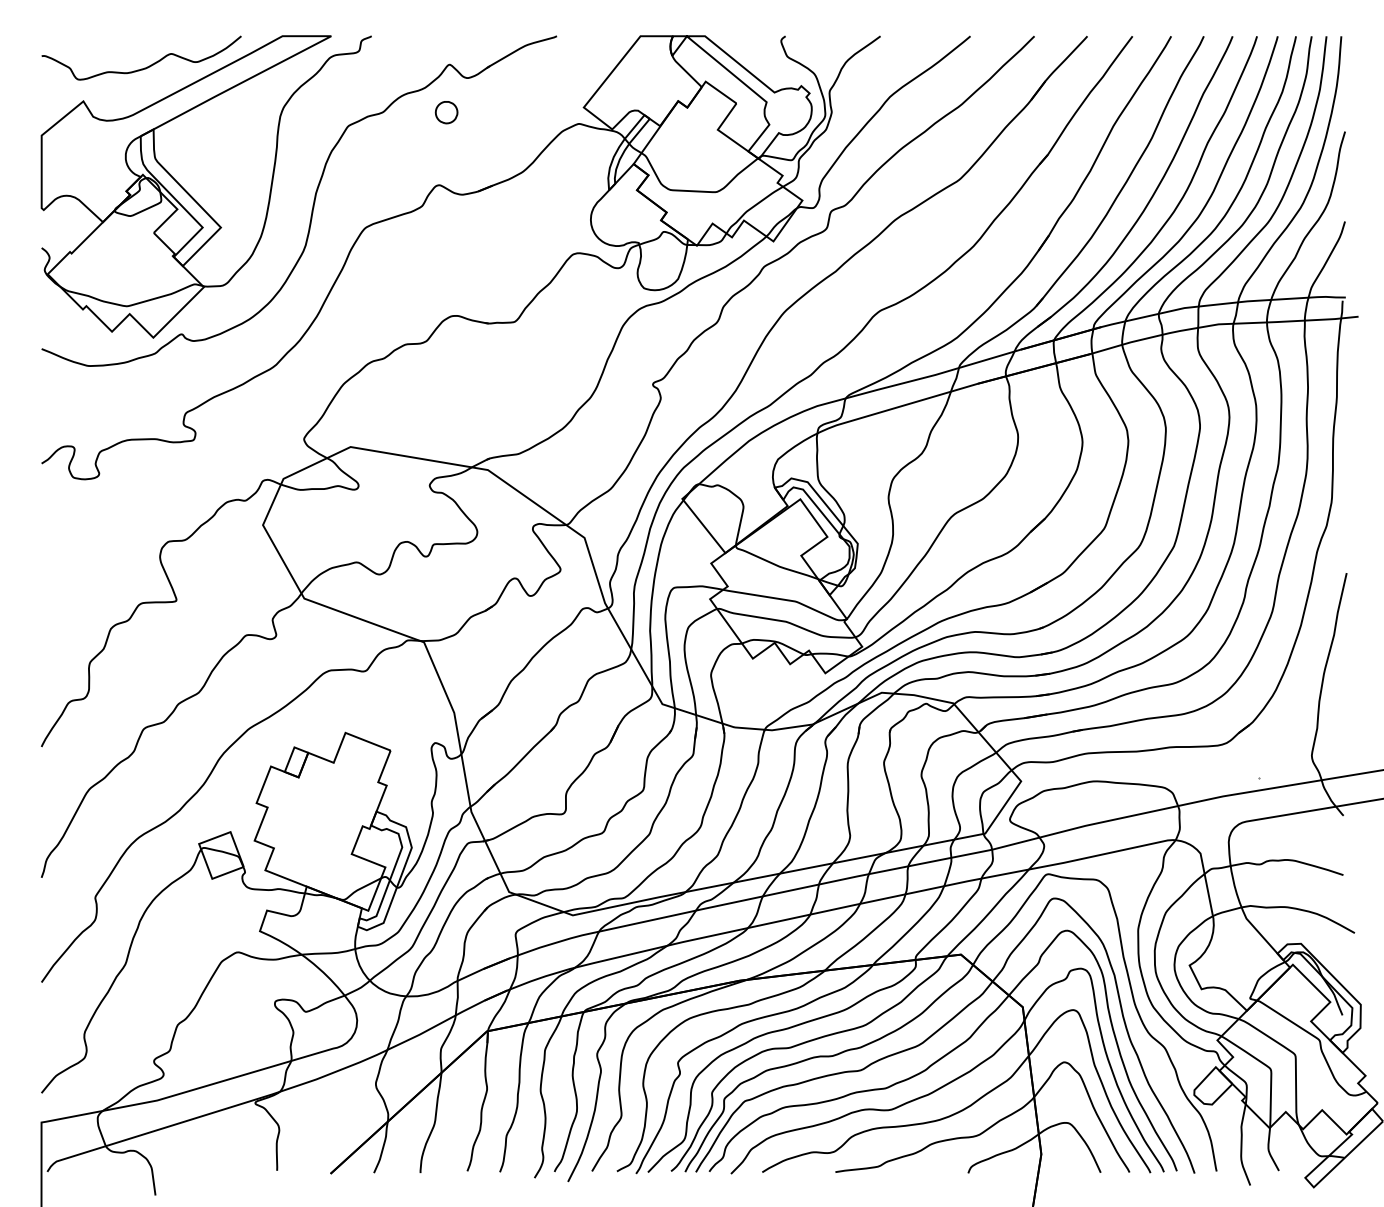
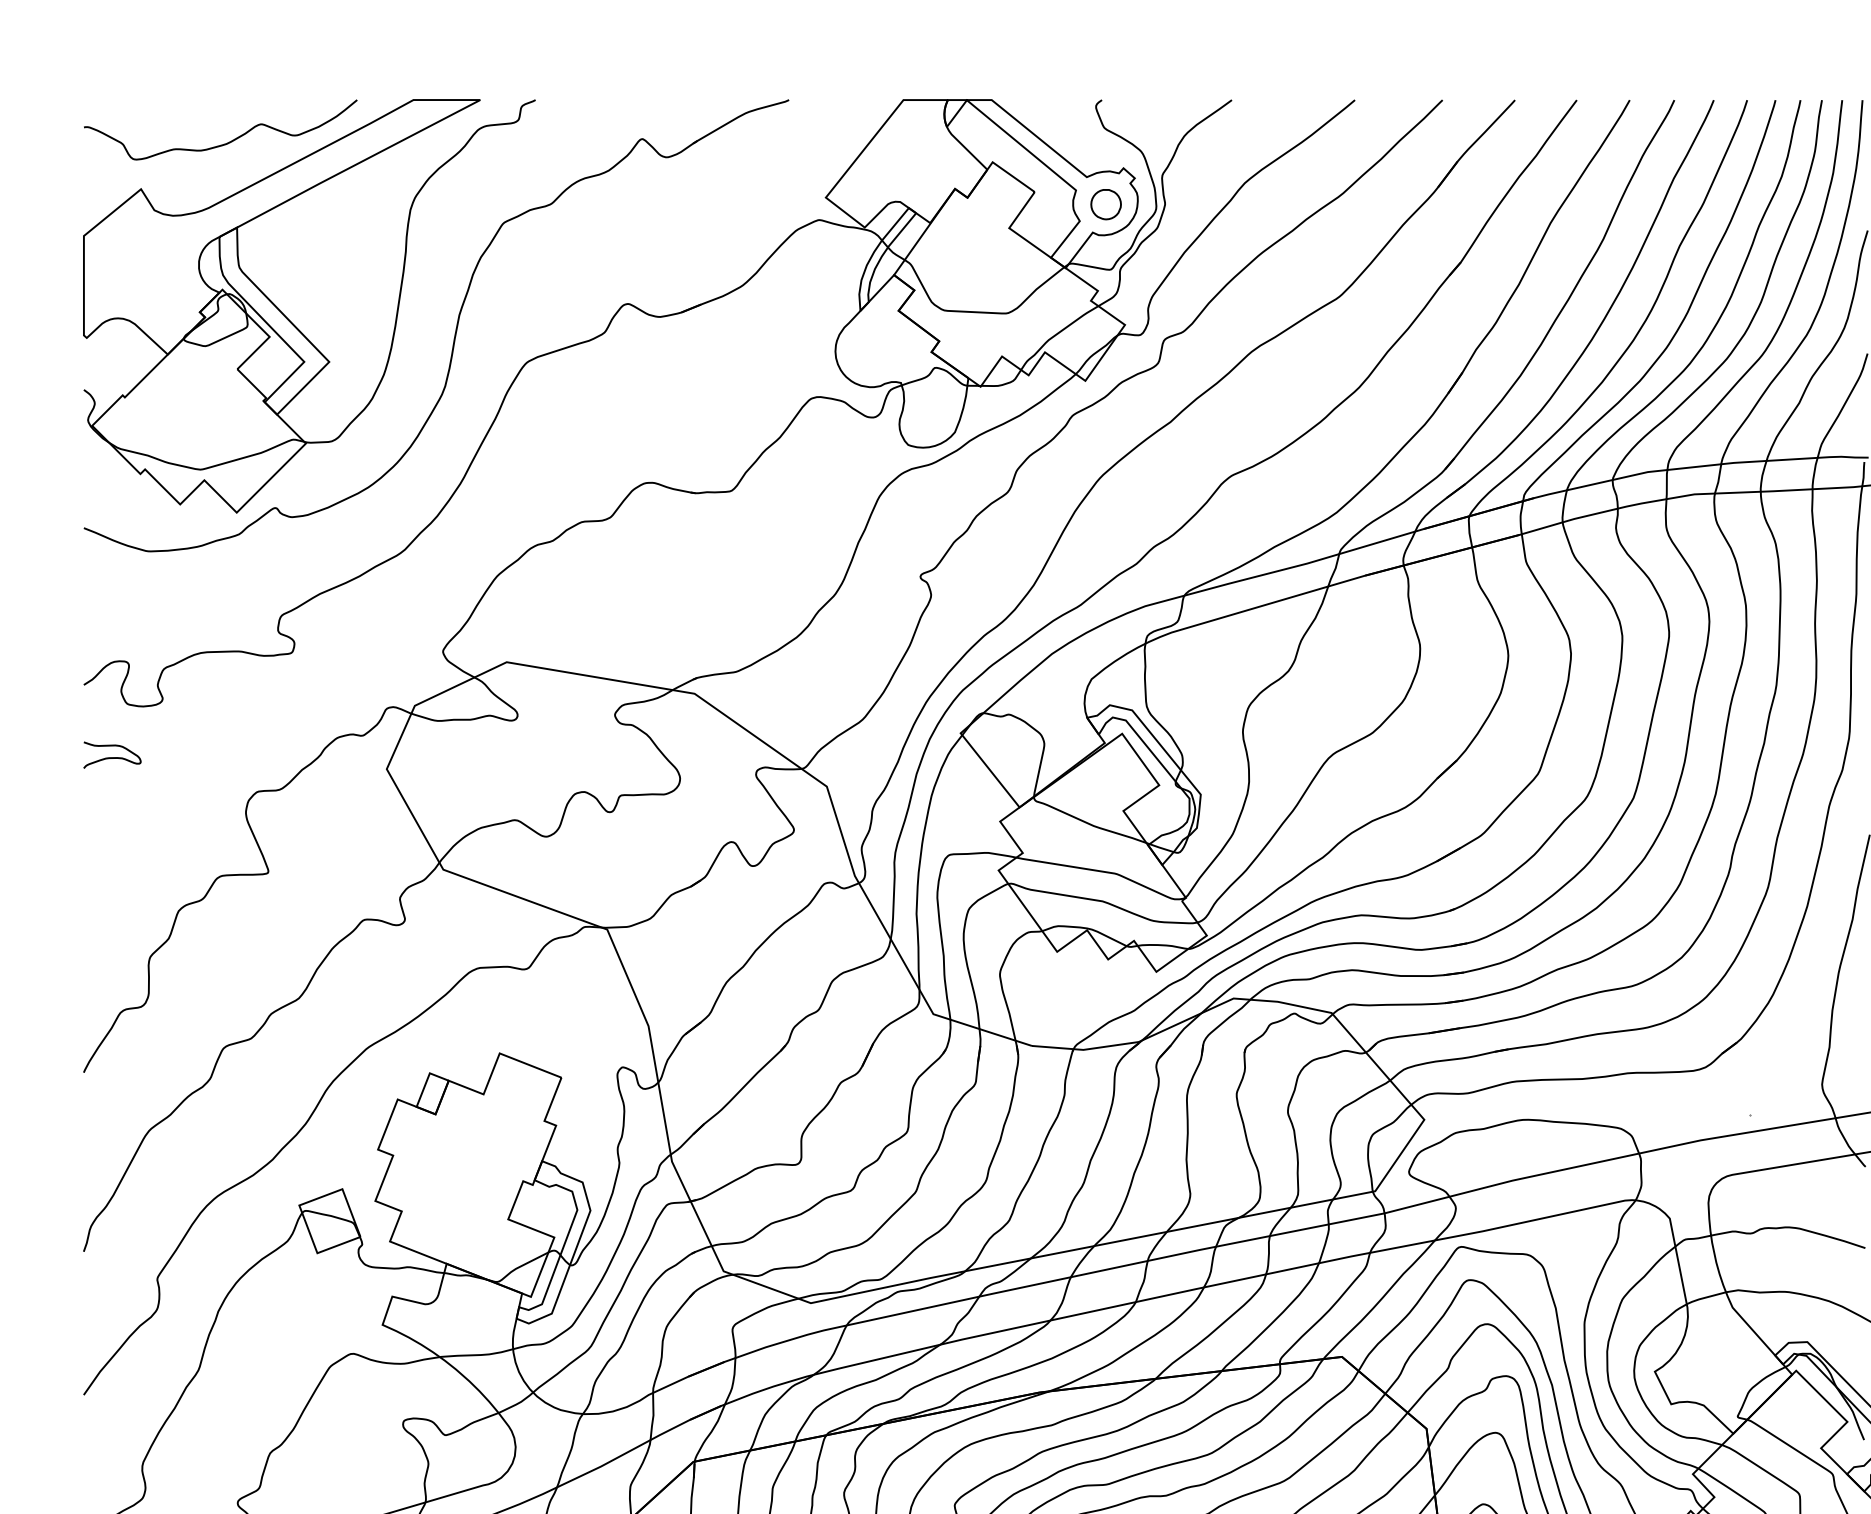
part: (446, 112) -> (1105, 204), moved
curve: (62, 516) -> (112, 757), added

